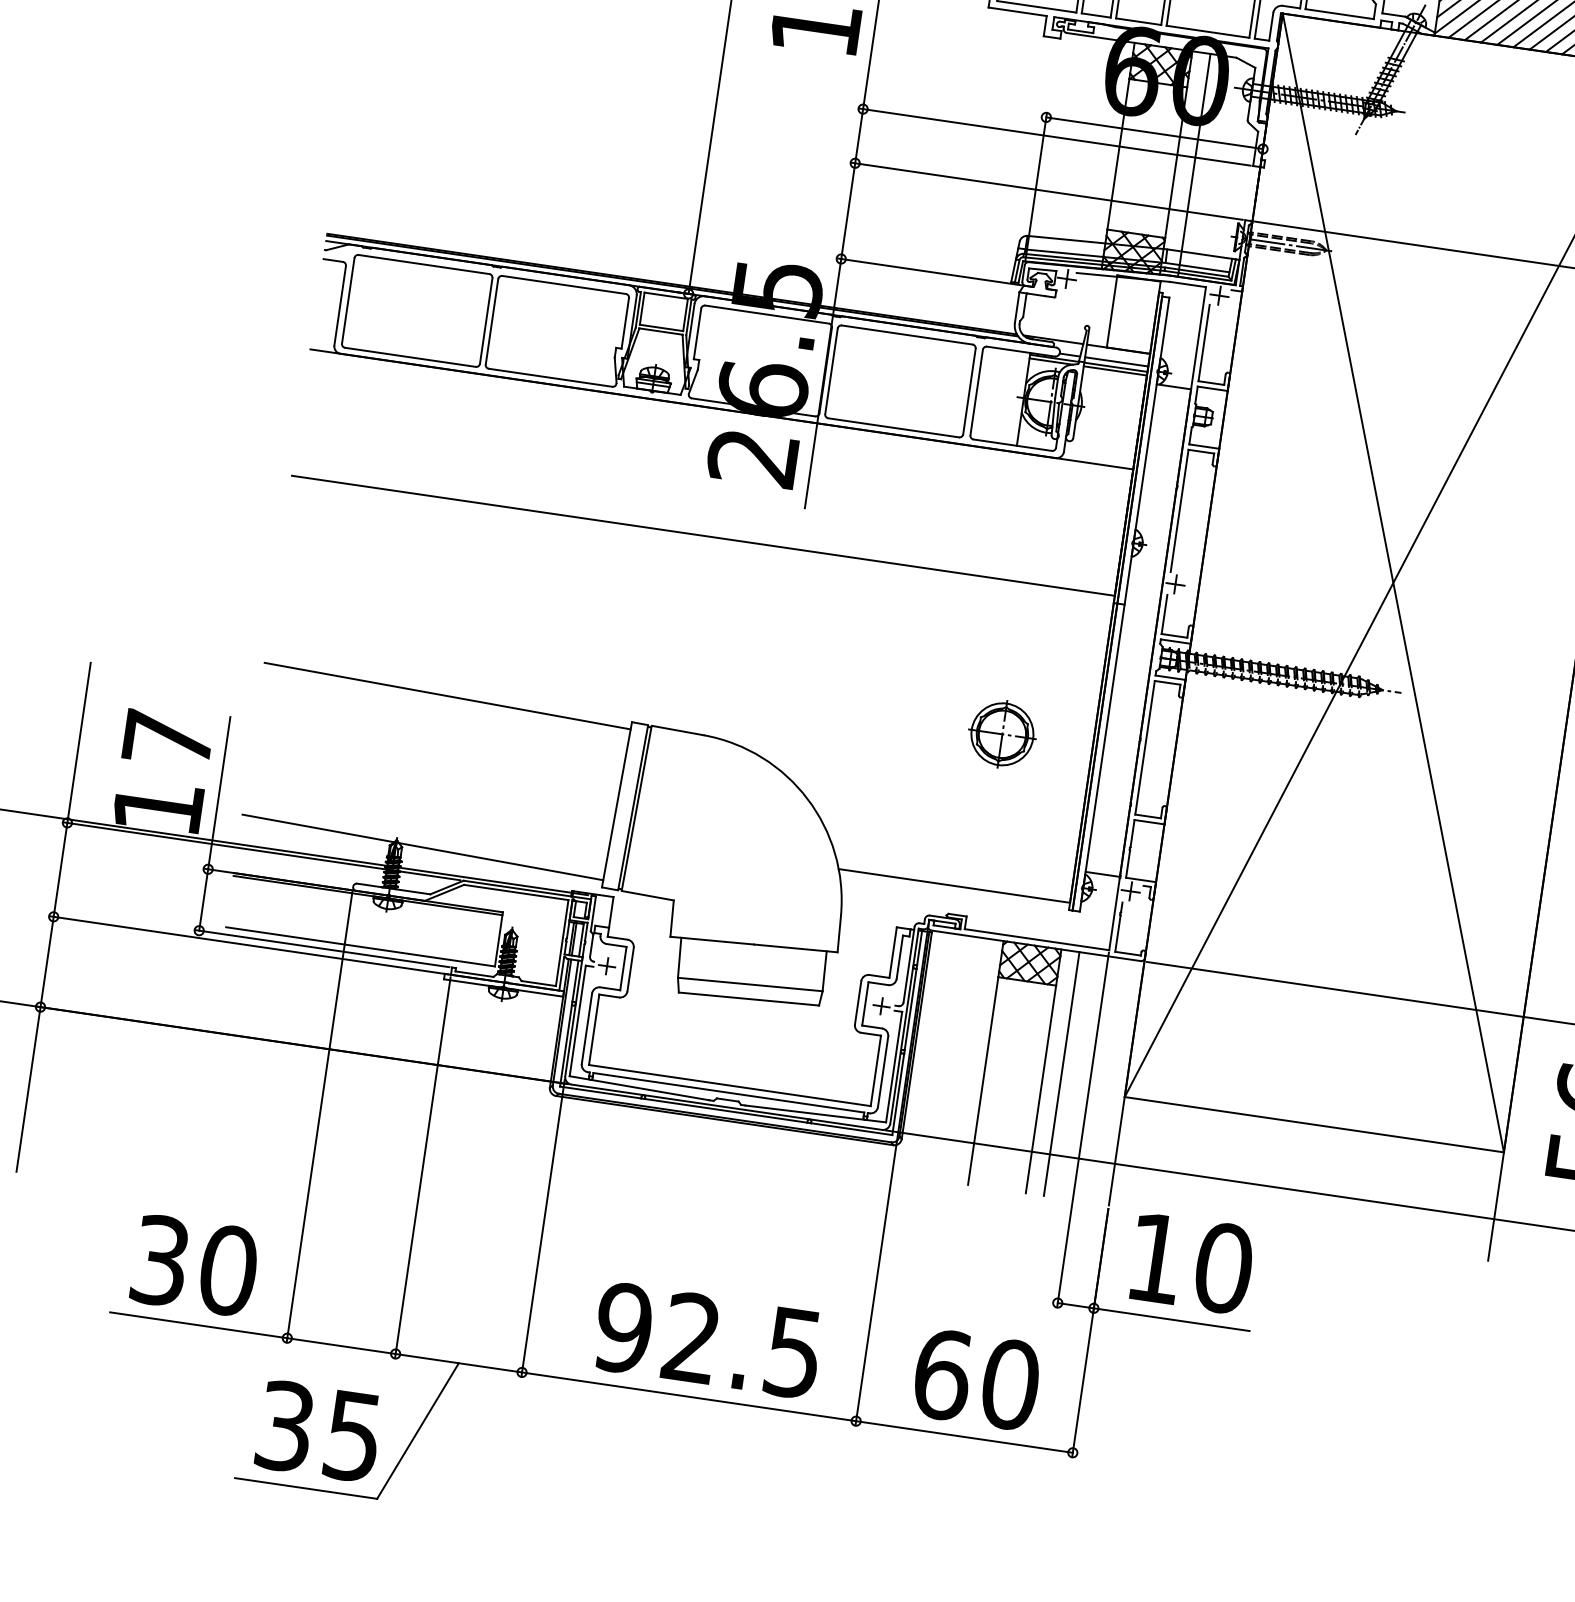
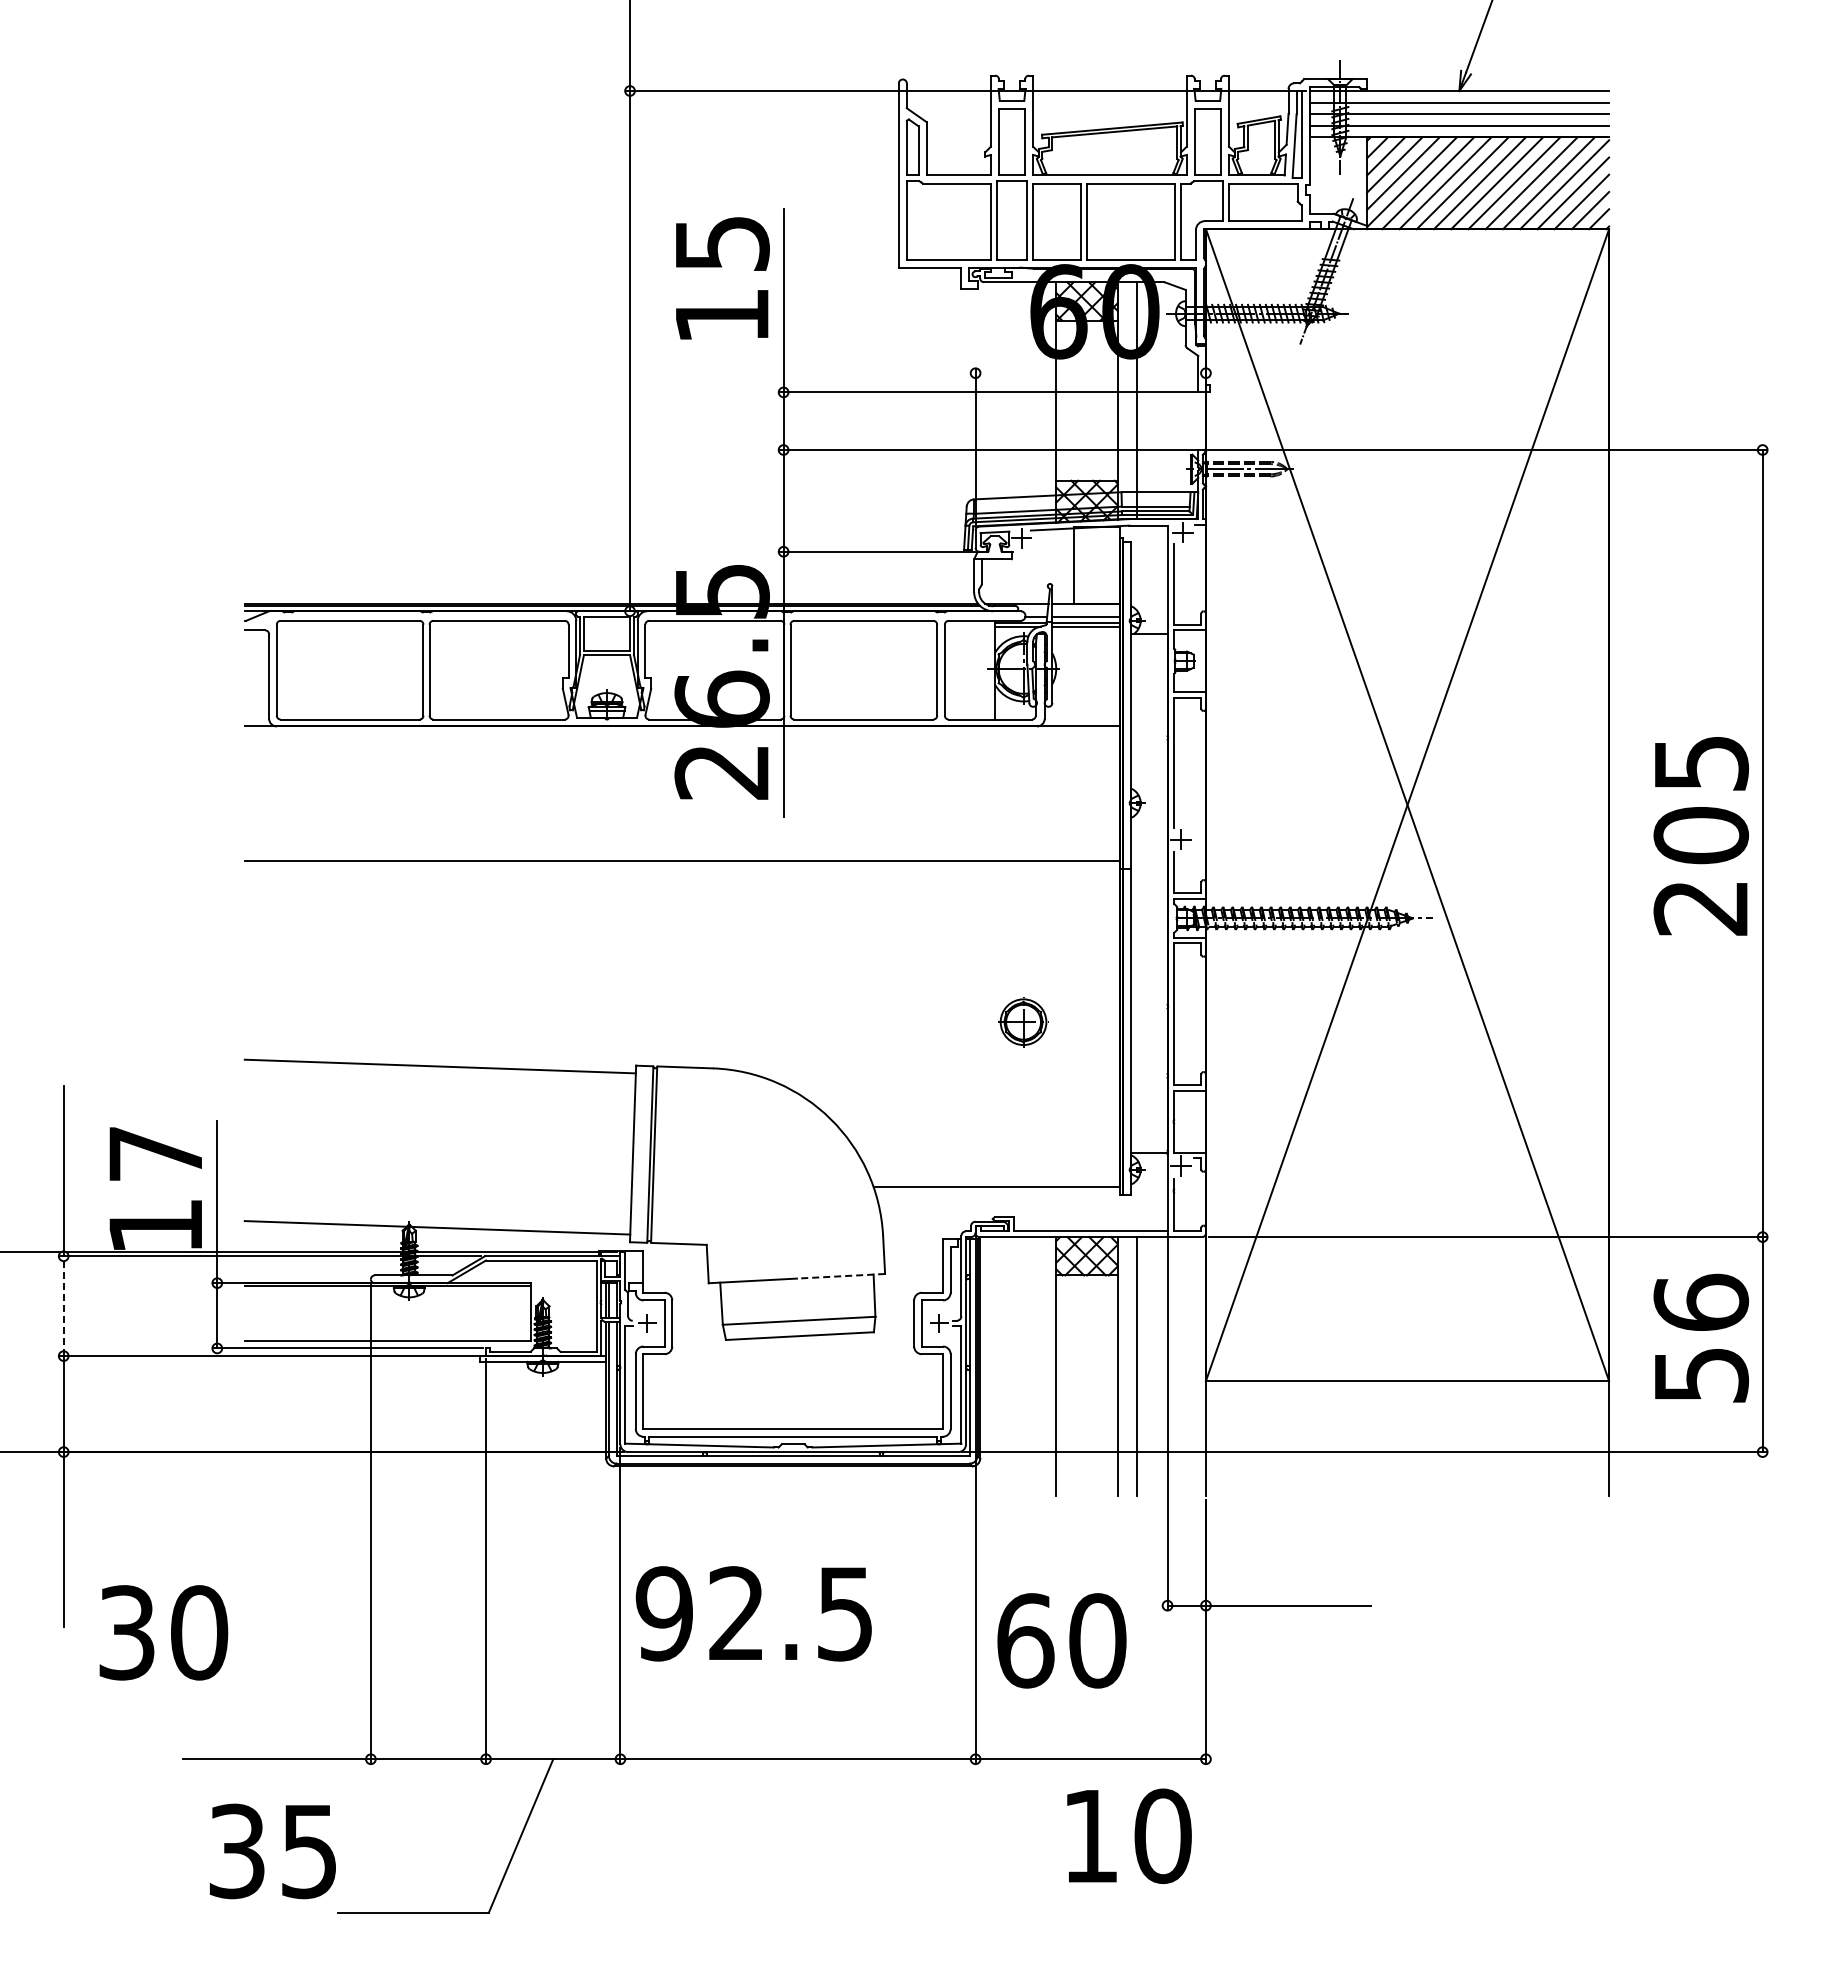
line: (1154, 133) -> (1090, 373), removed
part: (1002, 734) -> (1023, 1022), size x0.7
line: (60, 870) -> (63, 1306), solid -> dashed
line: (795, 948) -> (840, 1276), solid -> dashed
text: (1192, 1262) -> (1129, 1835), moved
text: (194, 1265) -> (163, 1632), moved
text: (707, 1340) -> (753, 1613), moved
text: (976, 1379) -> (1061, 1640), moved
text: (318, 1431) -> (272, 1851), moved

